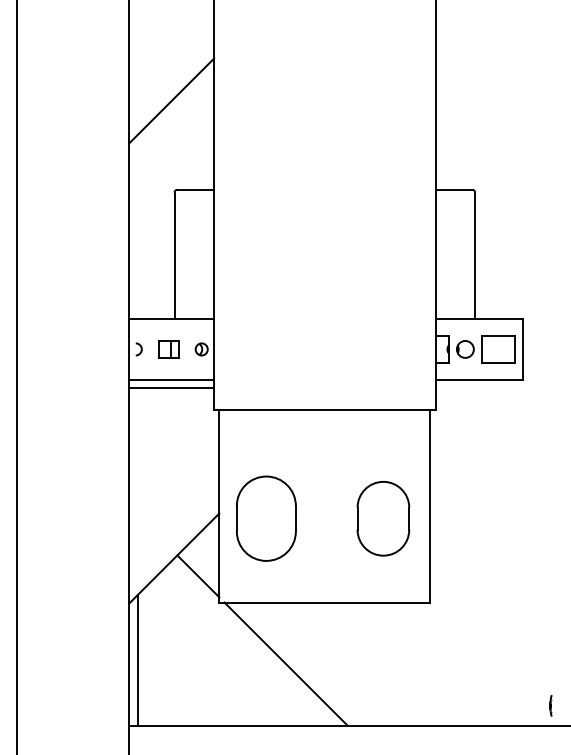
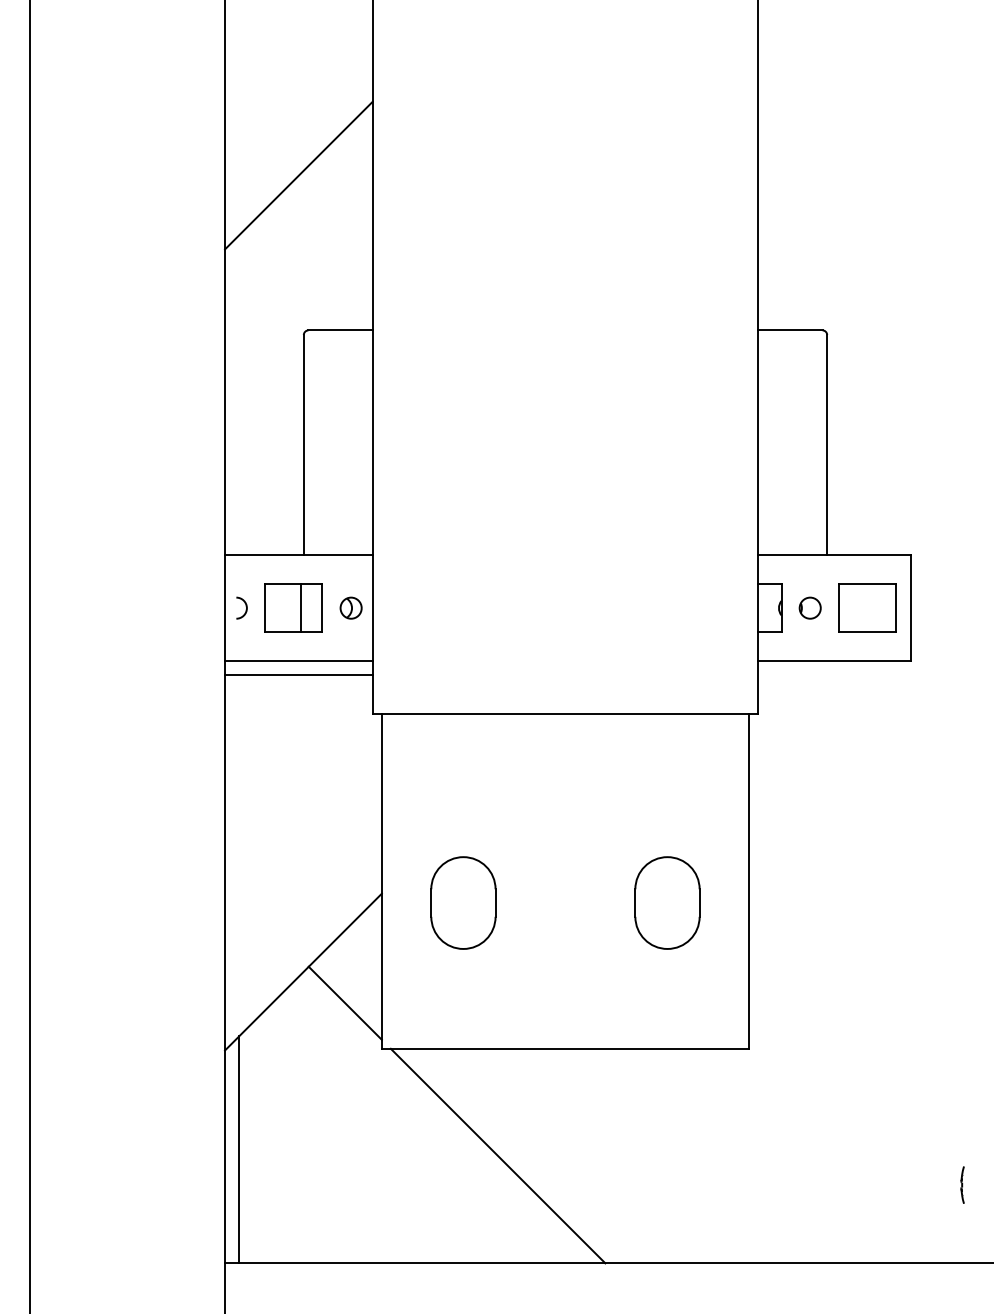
part: (168, 349) -> (293, 608), size x1.67
circle: (465, 349) -> (810, 608), size x0.71
part: (265, 518) -> (462, 902), size x0.62
part: (383, 518) -> (667, 902), size x0.71
line: (550, 705) -> (961, 1184), moved

